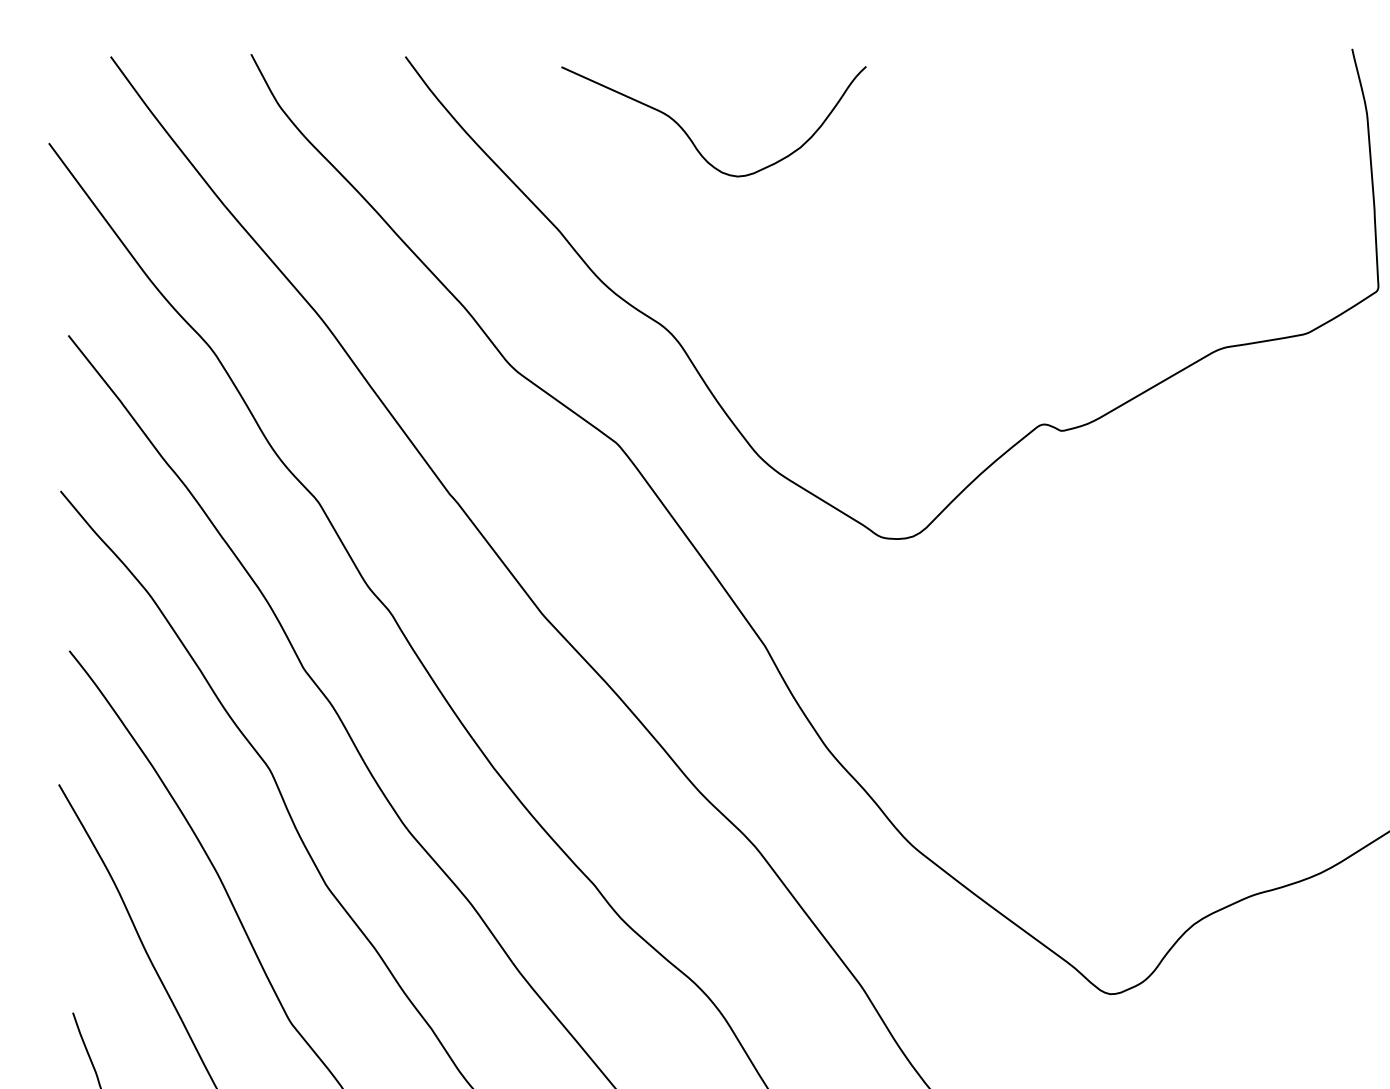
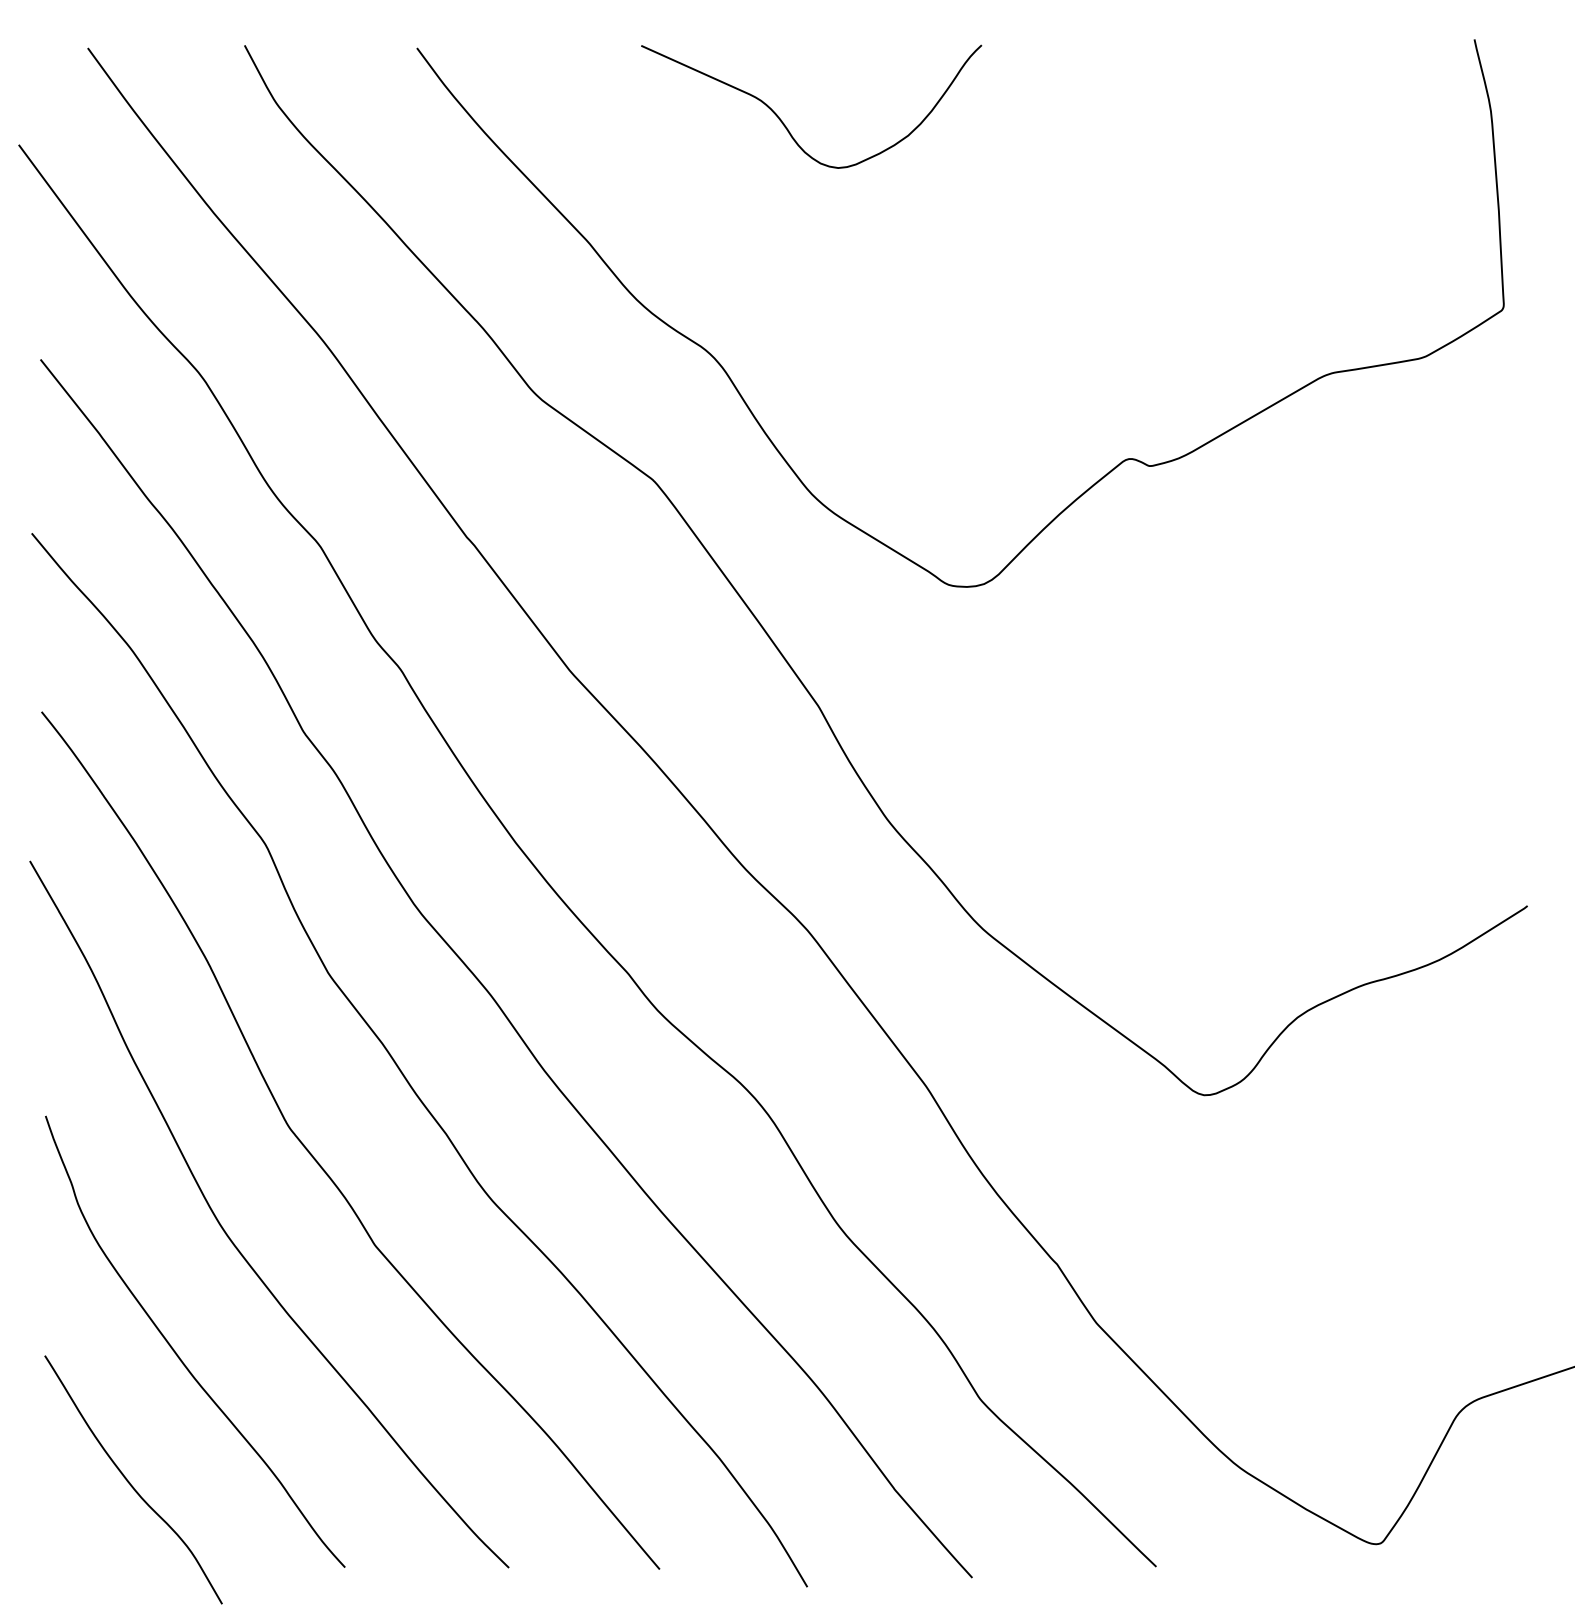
curve: (692, 140) -> (787, 127), moved

